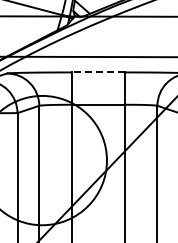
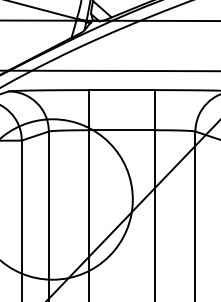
line: (98, 72) -> (122, 90), dashed -> solid

